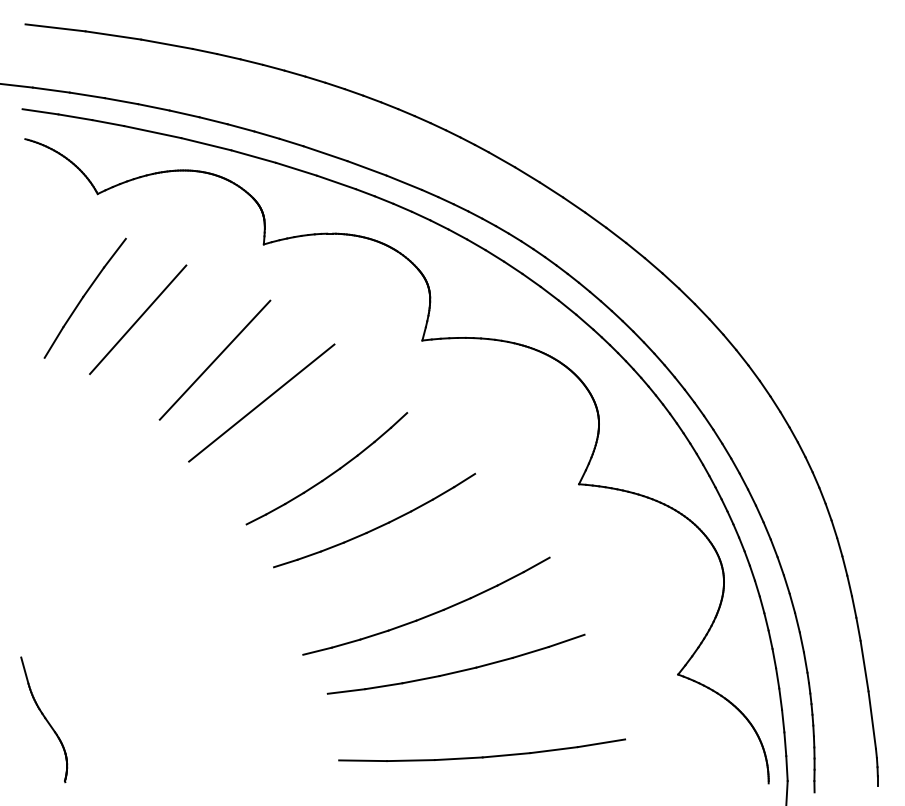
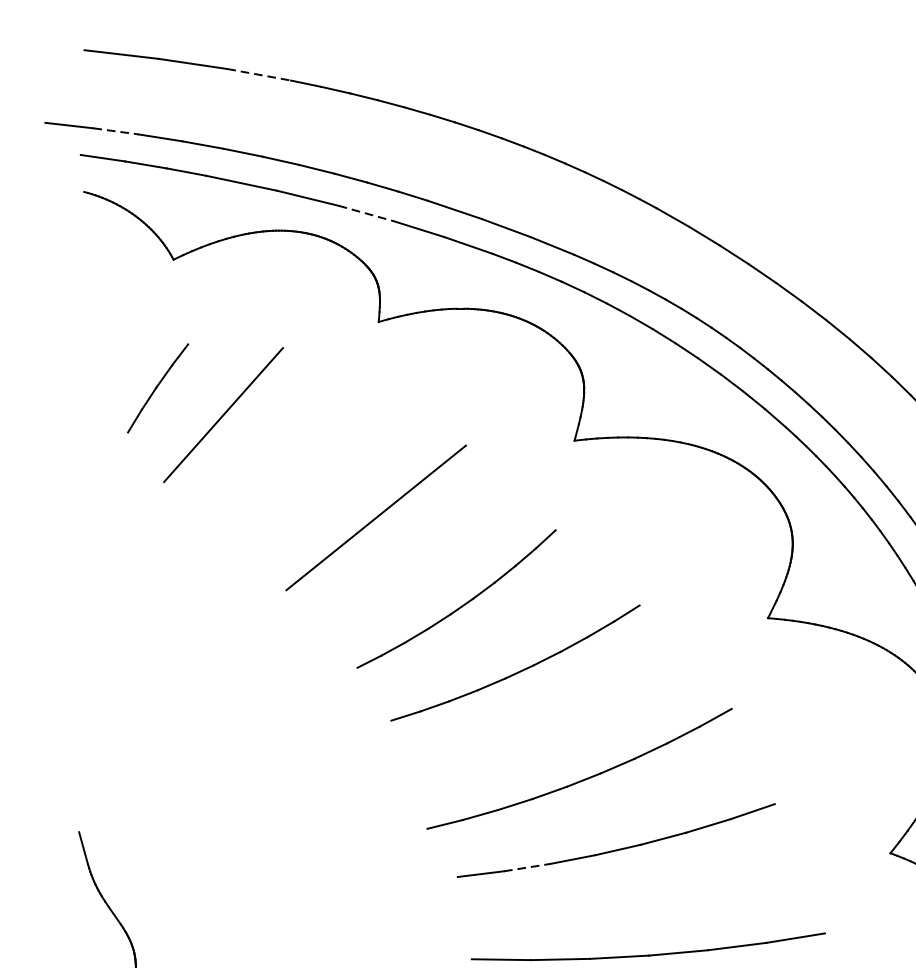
line: (167, 44) -> (259, 75), solid -> dashed
line: (51, 90) -> (116, 131), solid -> dashed
line: (254, 156) -> (367, 213), solid -> dashed
part: (84, 297) -> (157, 387), size x0.6
line: (214, 359) -> (317, 464), removed
line: (383, 686) -> (526, 867), solid -> dashed

